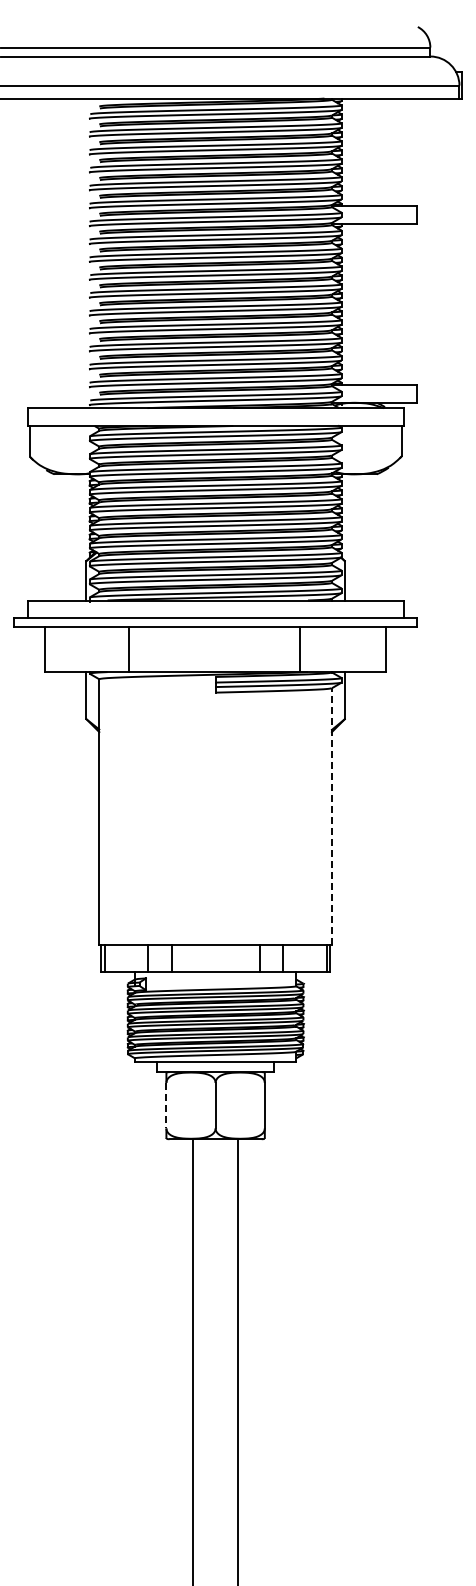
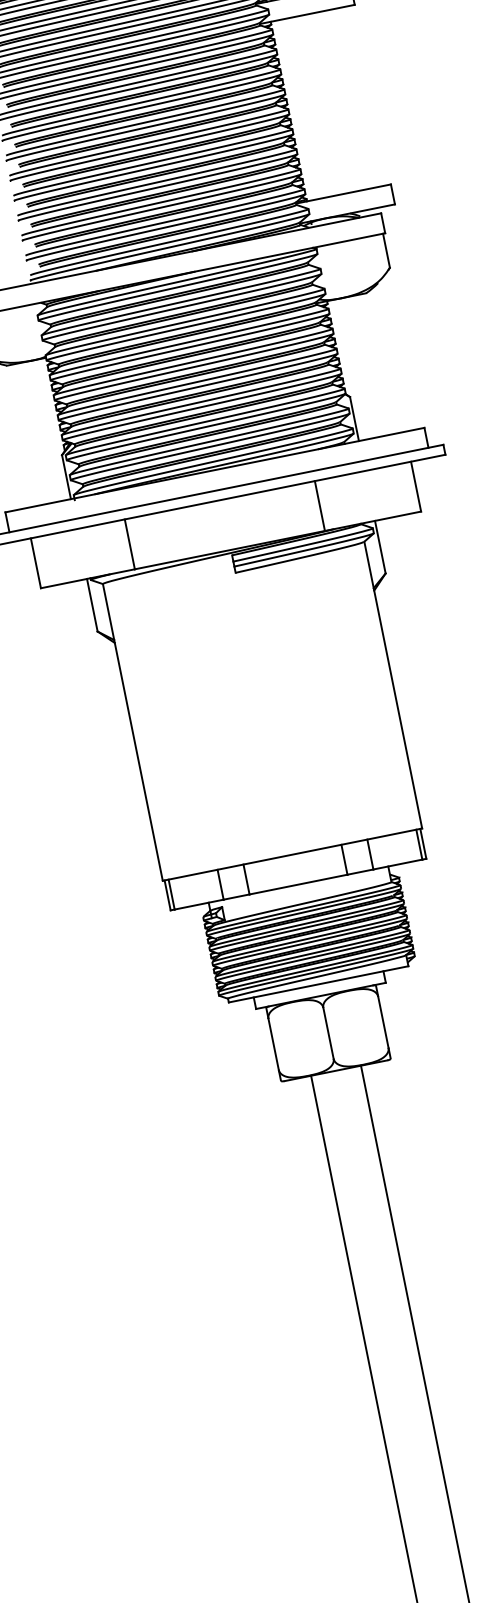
line: (331, 816) -> (392, 684), dashed -> solid
line: (166, 1105) -> (273, 1044), dashed -> solid

